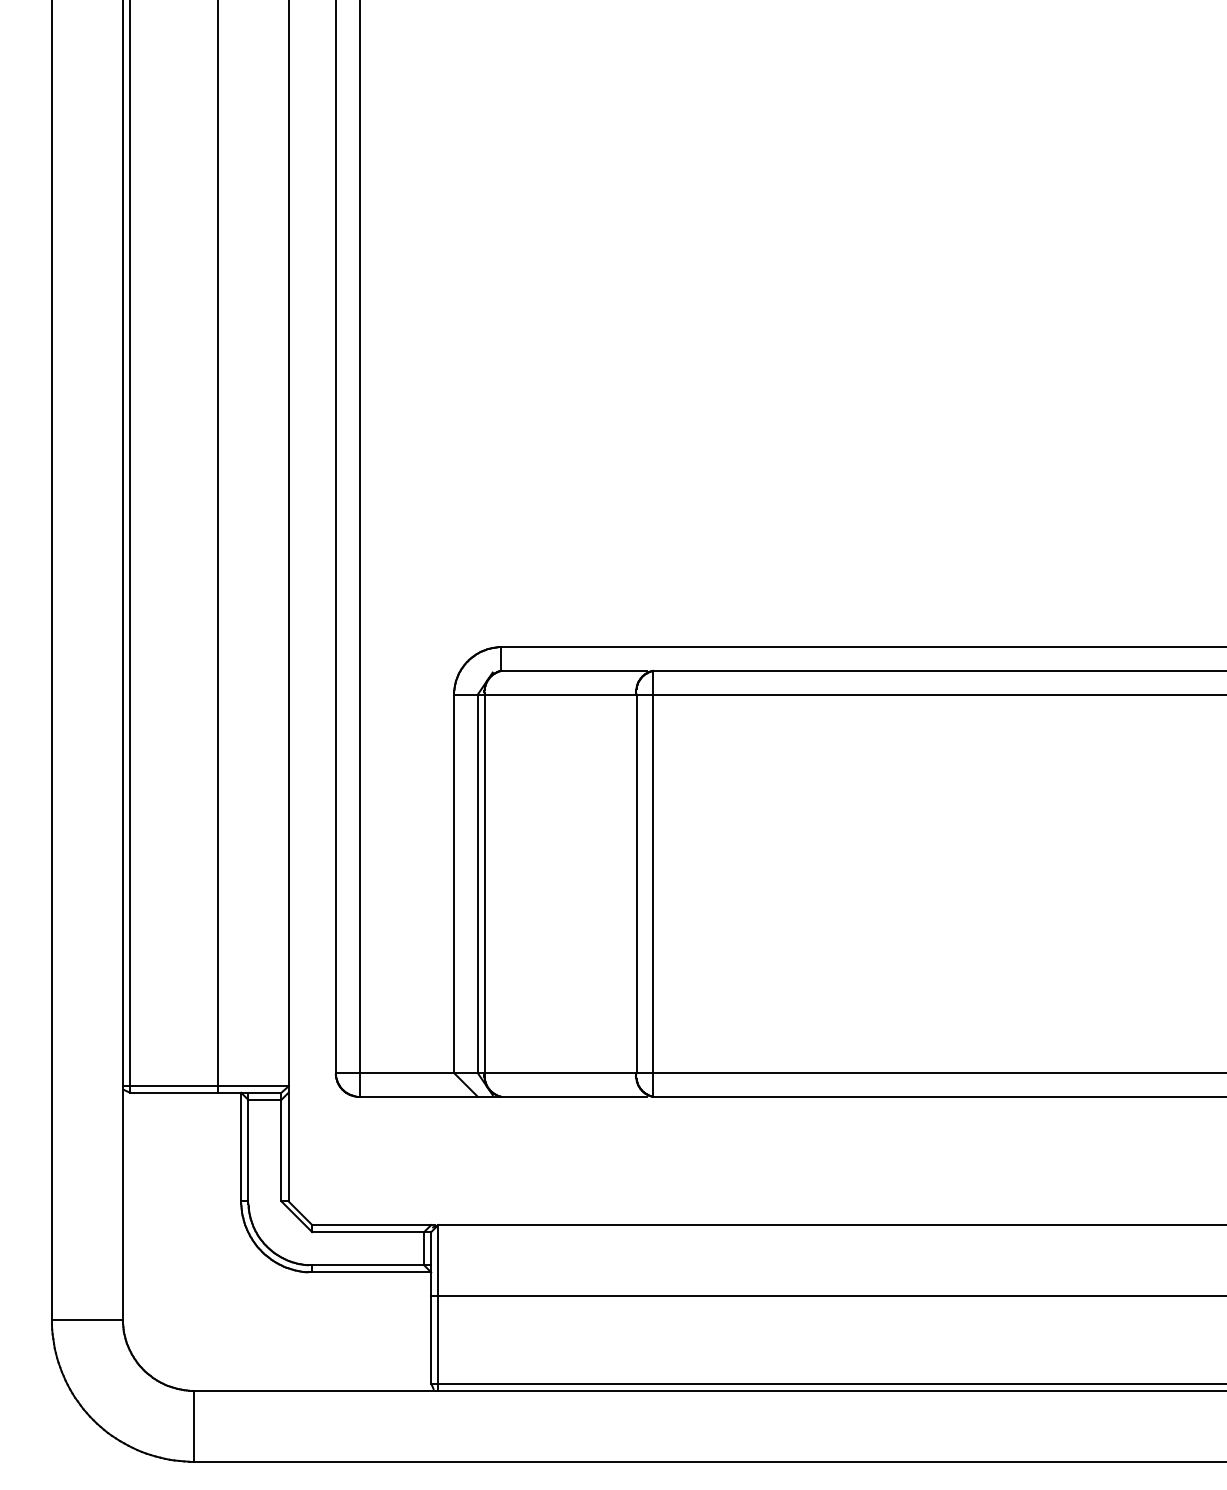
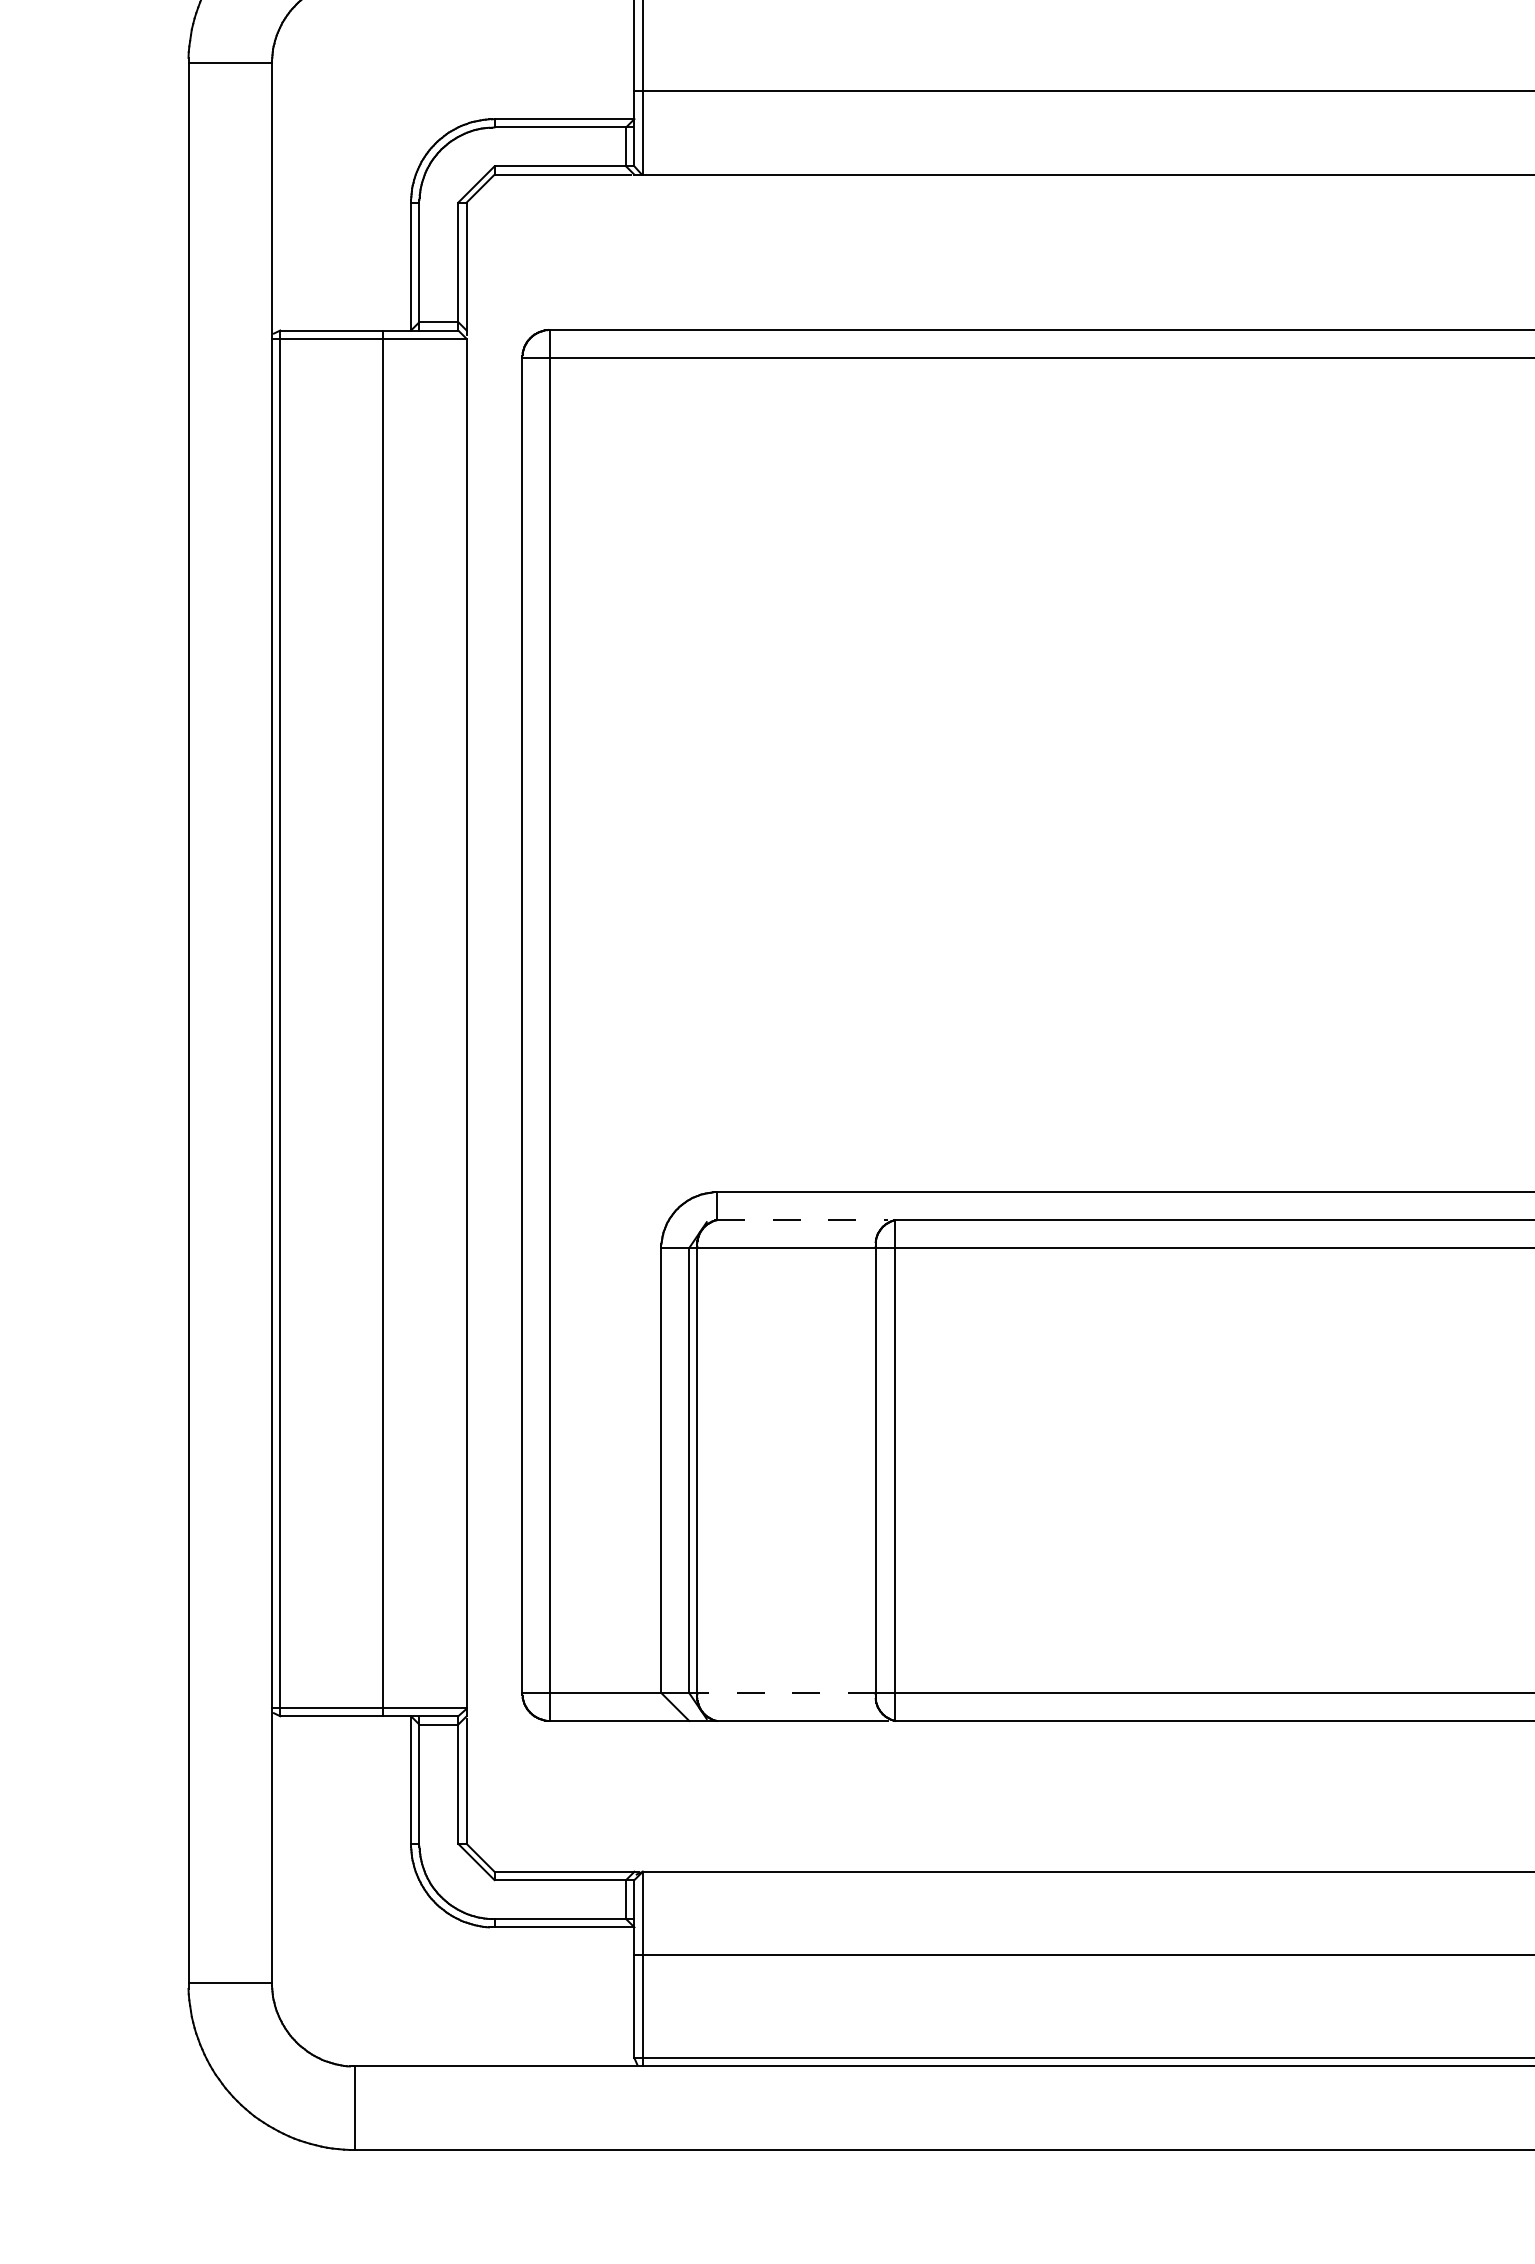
line: (574, 671) -> (802, 1220), solid -> dashed
line: (560, 1073) -> (786, 1693), solid -> dashed

